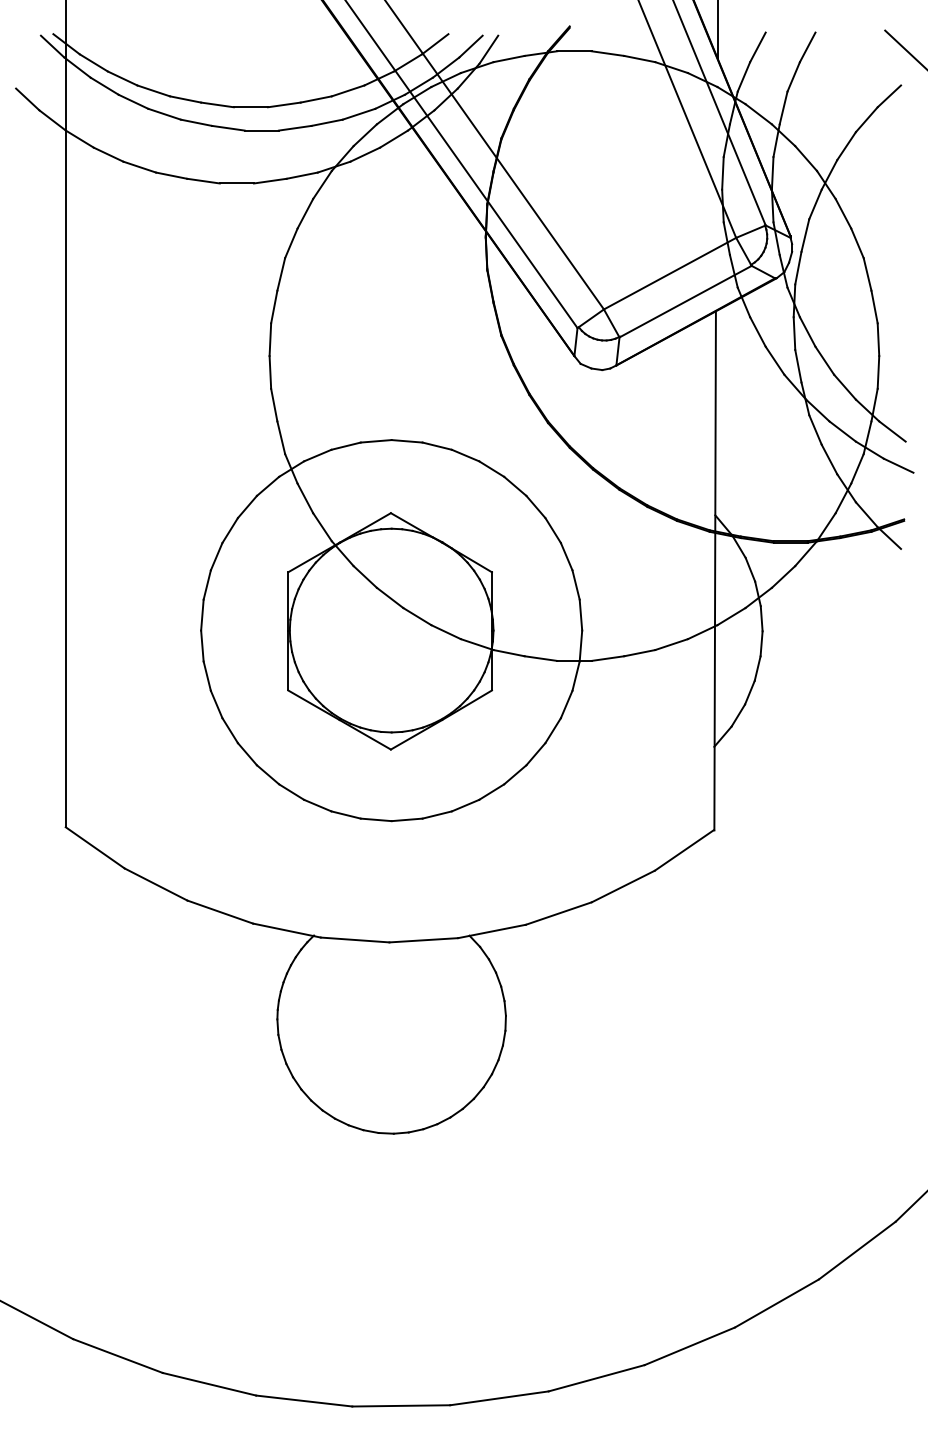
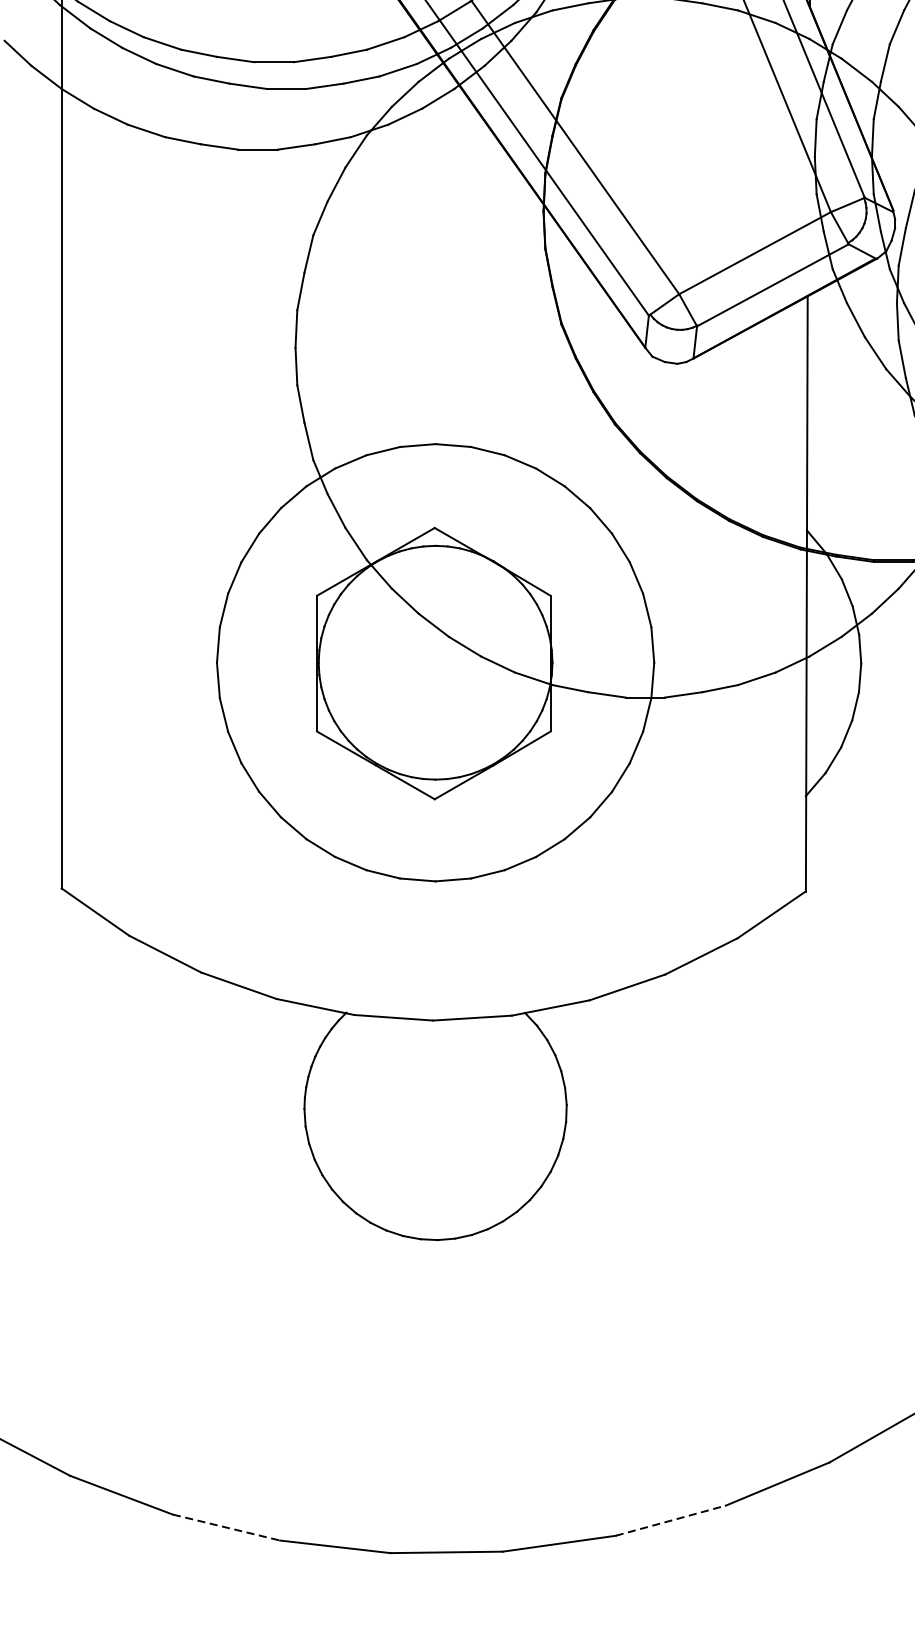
line: (596, 1378) -> (670, 1520), solid -> dashed
line: (209, 1384) -> (226, 1527), solid -> dashed

